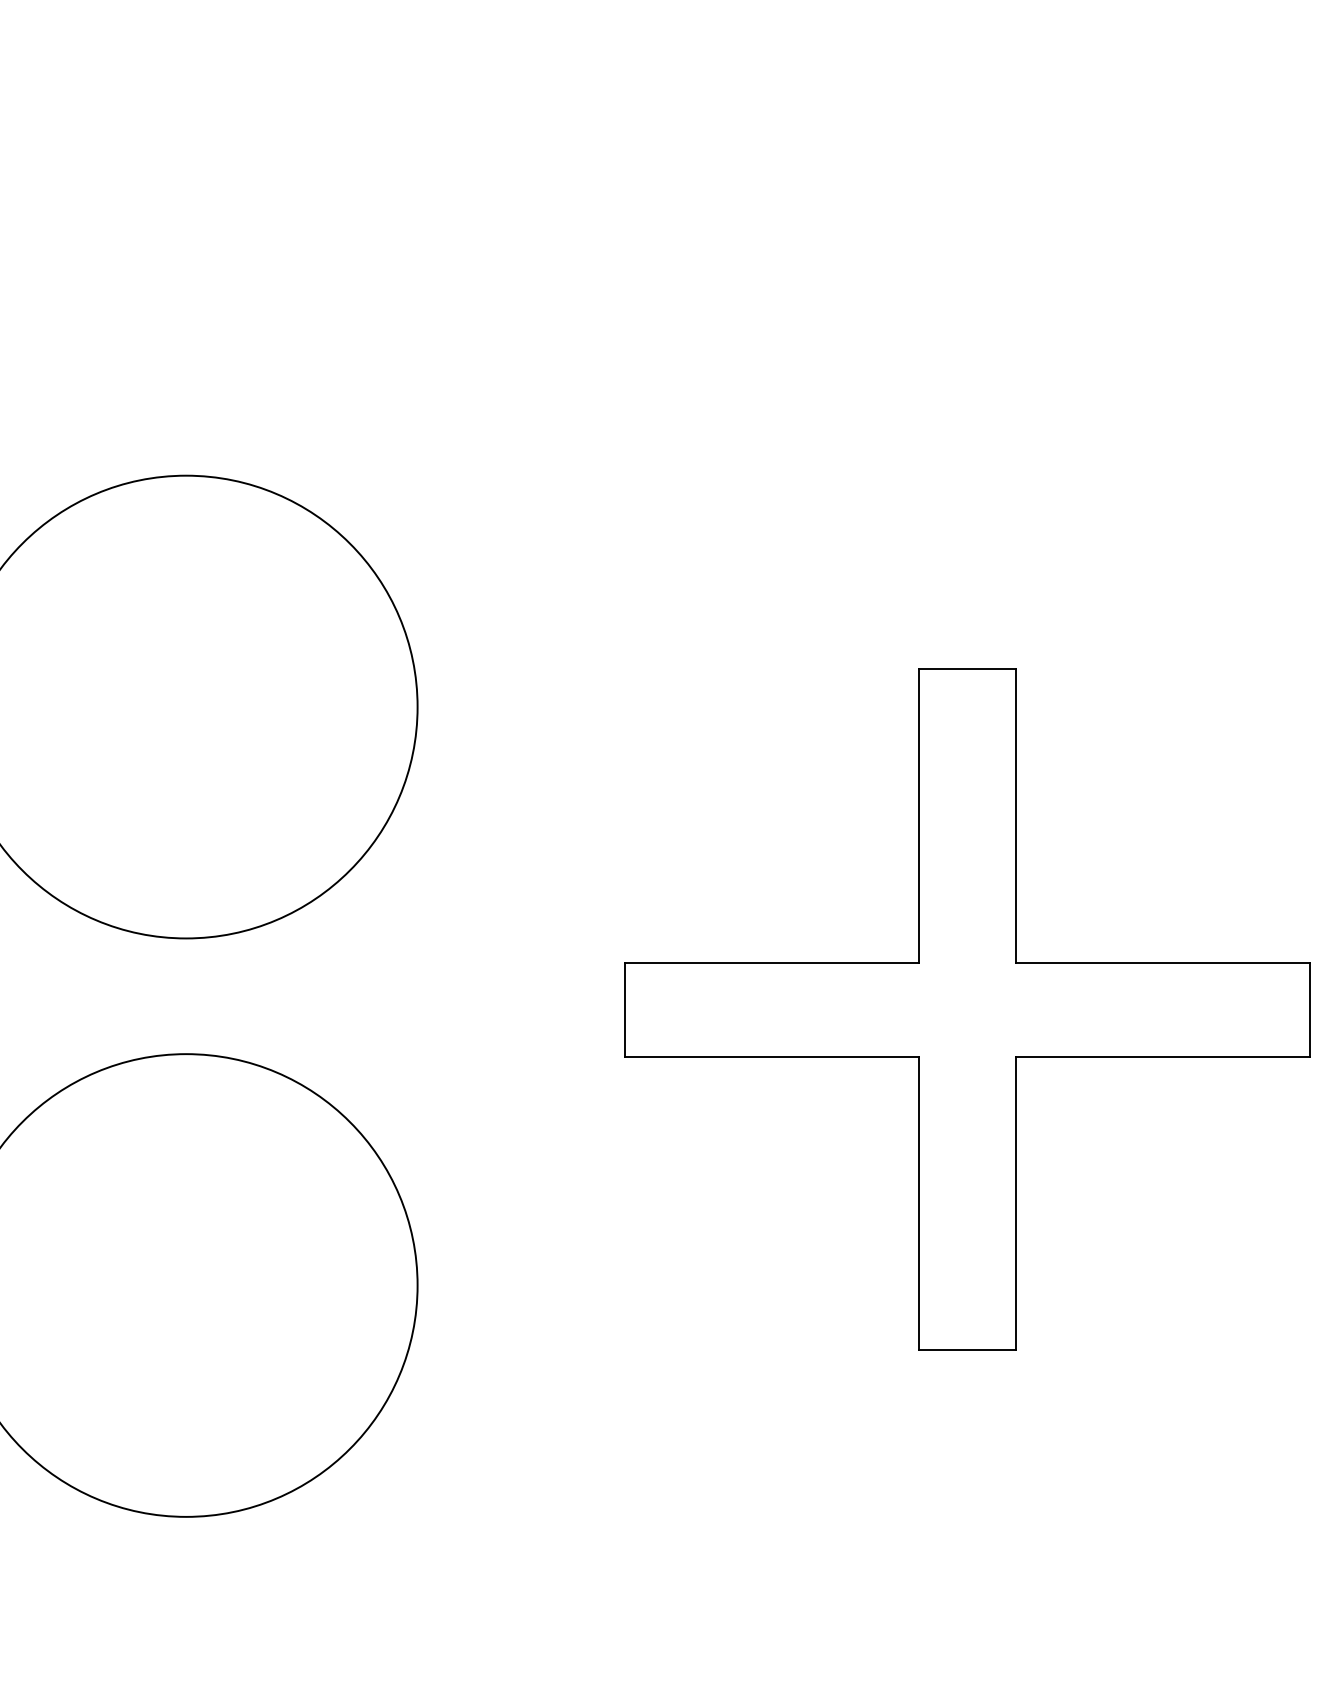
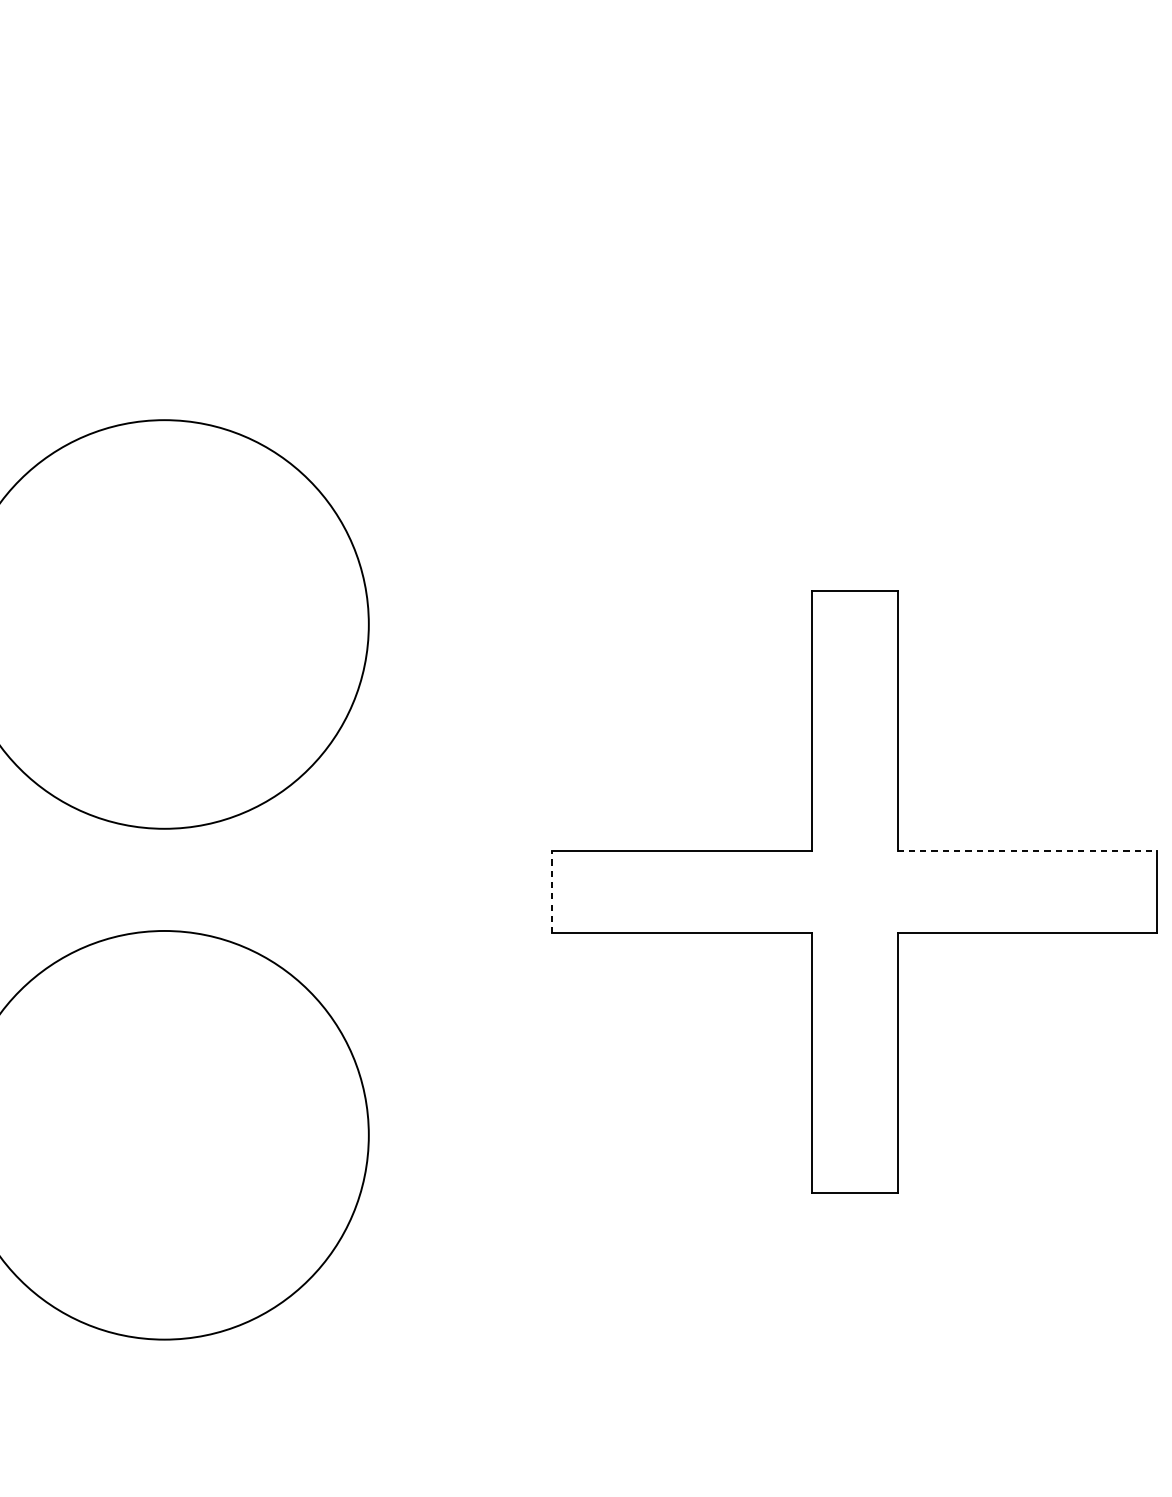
line: (1163, 963) -> (1027, 850), solid -> dashed
line: (625, 1009) -> (552, 891), solid -> dashed

